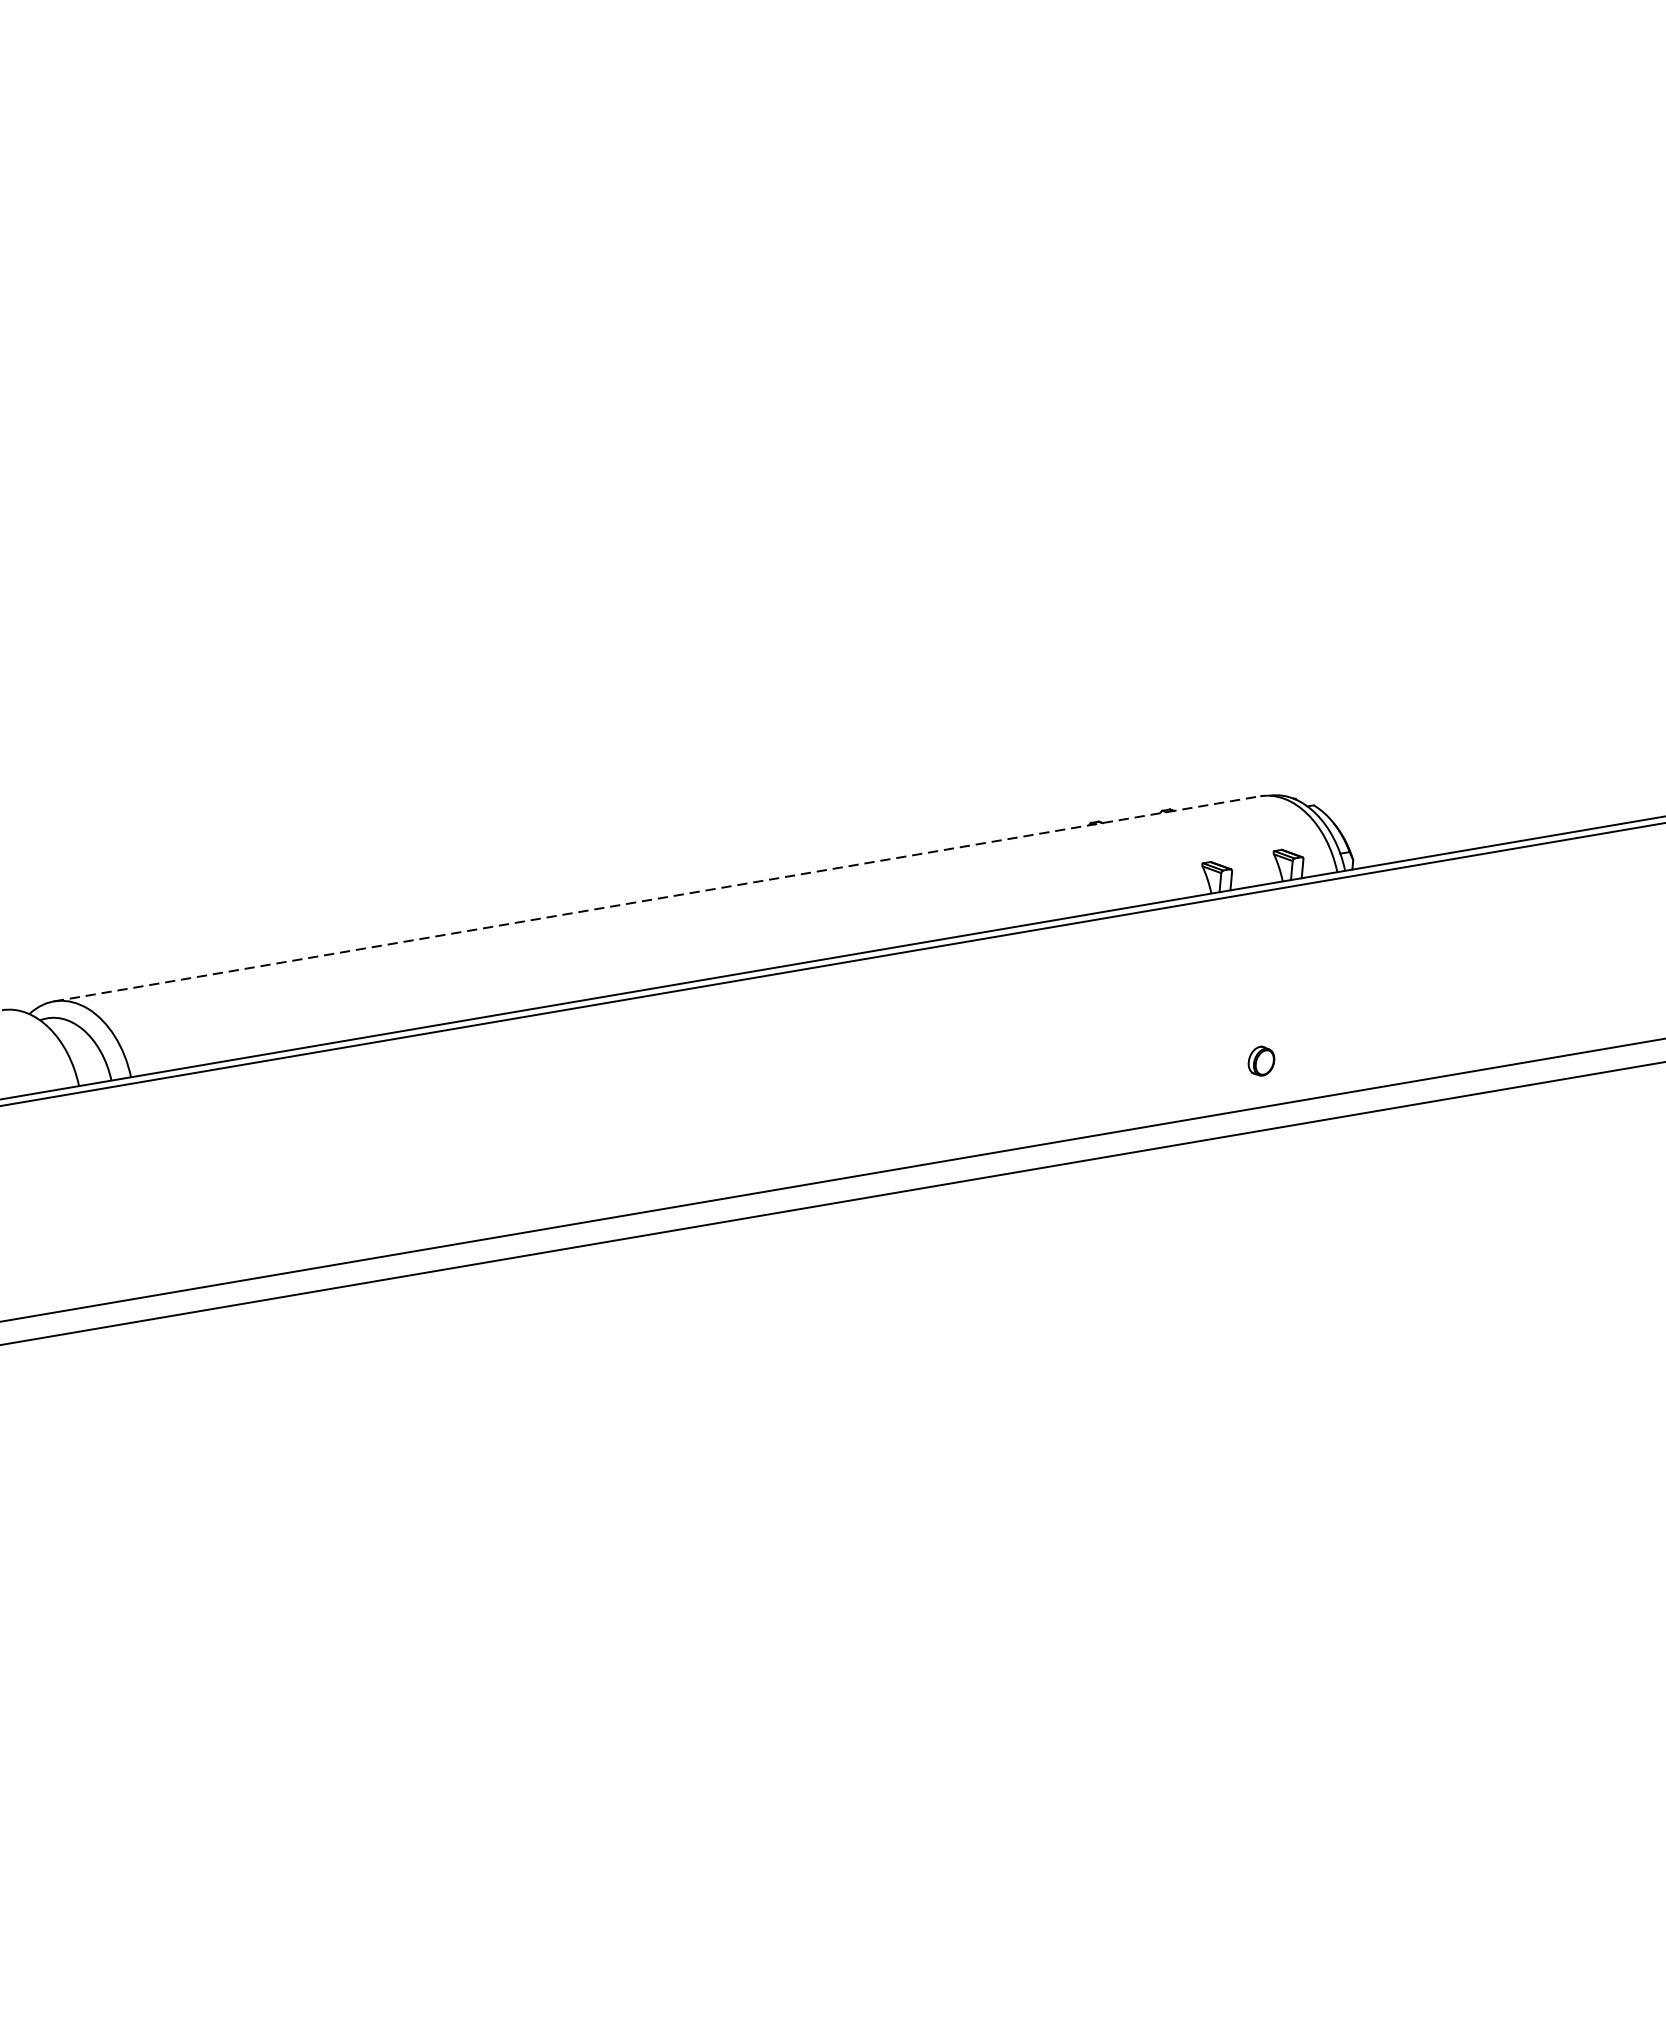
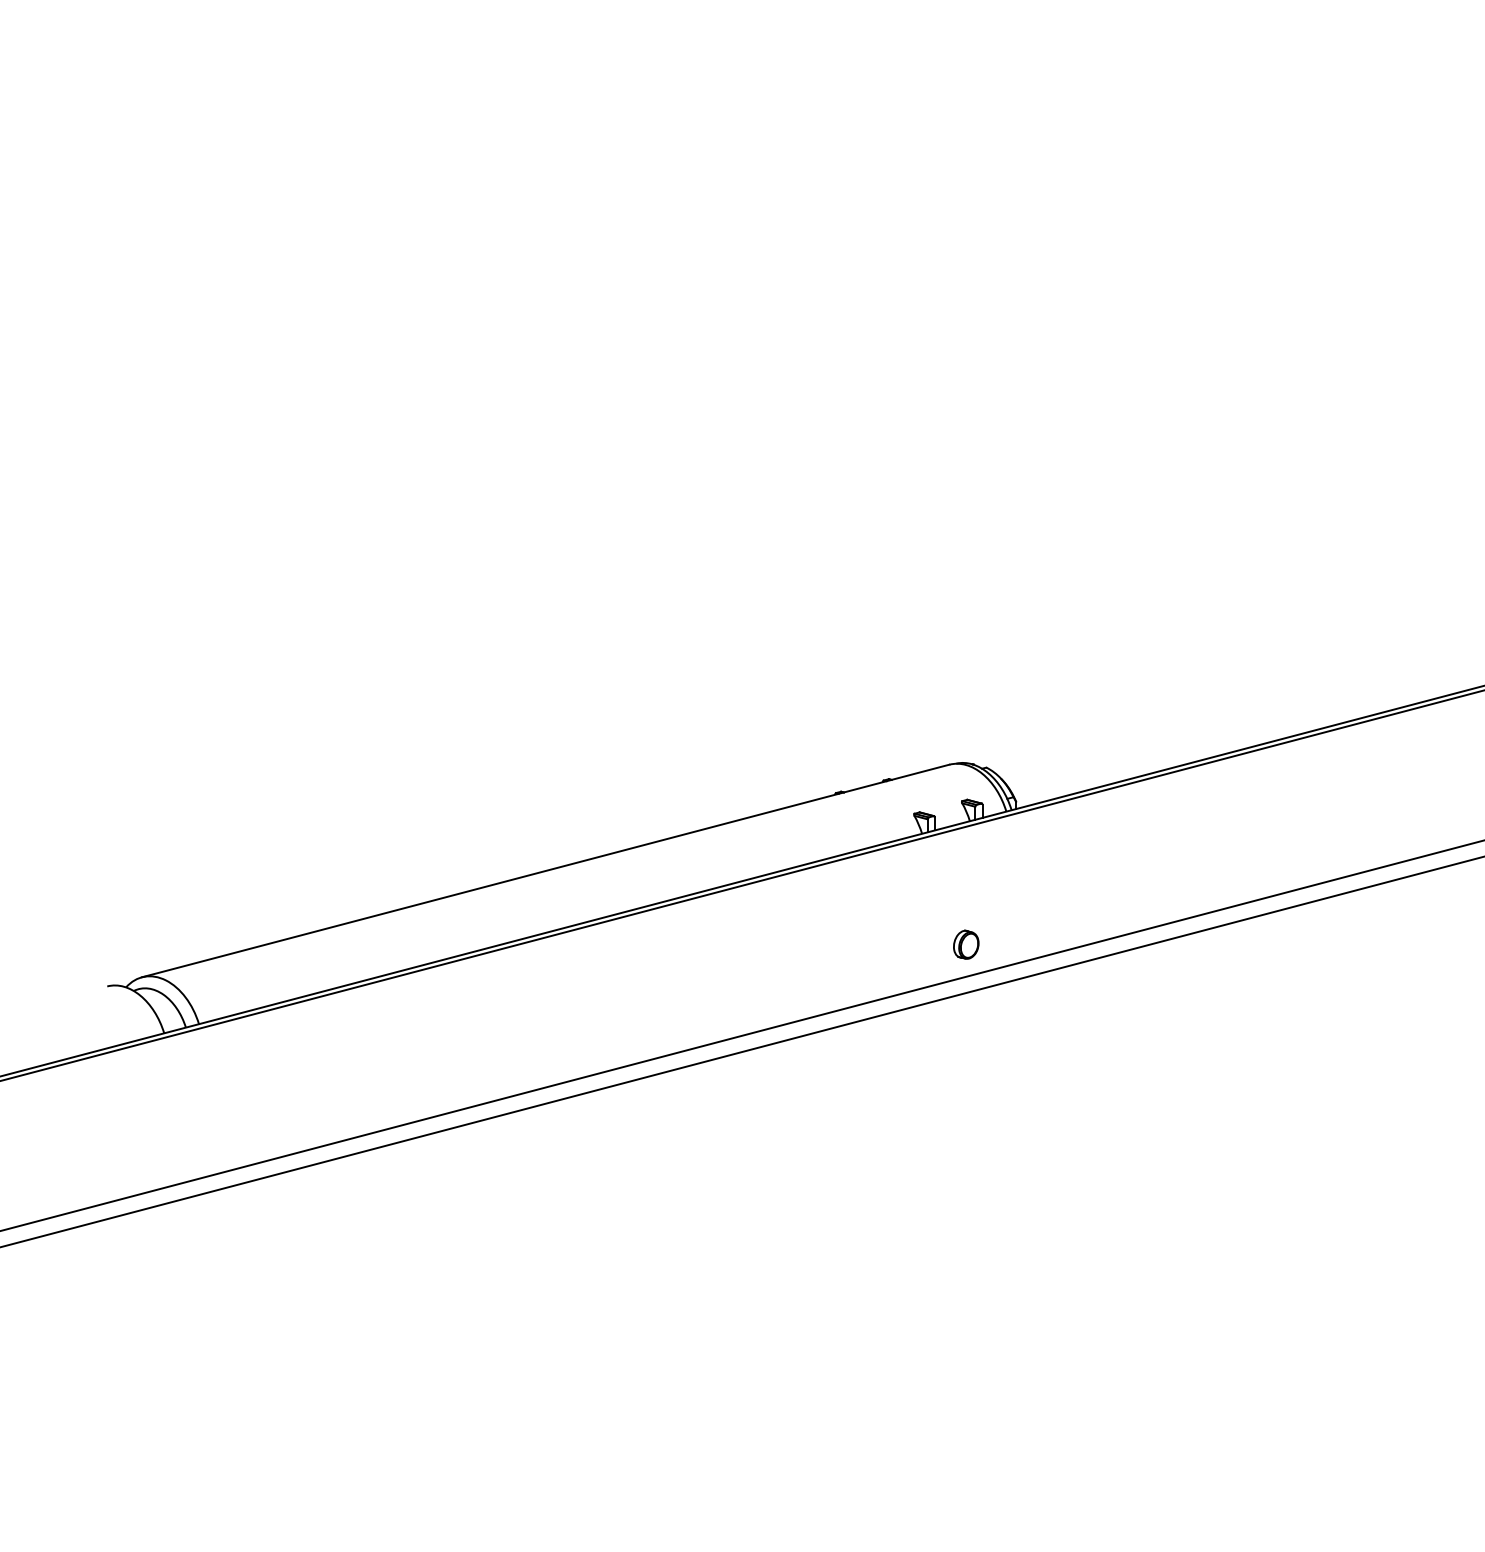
line: (658, 898) -> (546, 870), dashed -> solid
part: (1261, 1060) -> (966, 944), size x1.43

